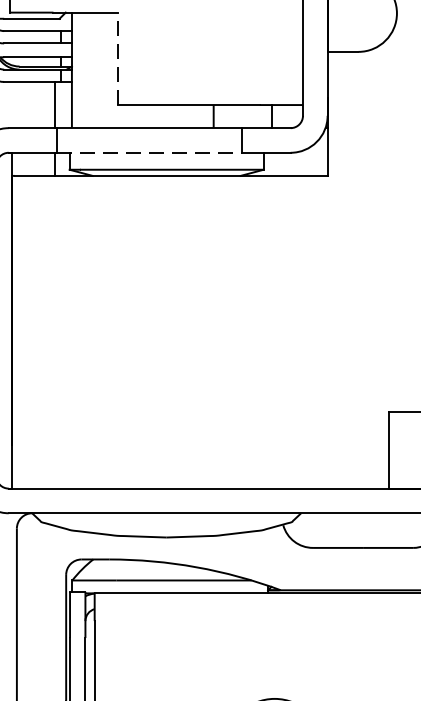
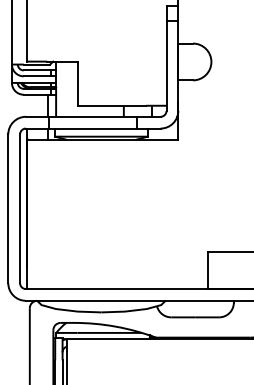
line: (118, 58) -> (78, 83), dashed -> solid
line: (150, 152) -> (93, 128), dashed -> solid

